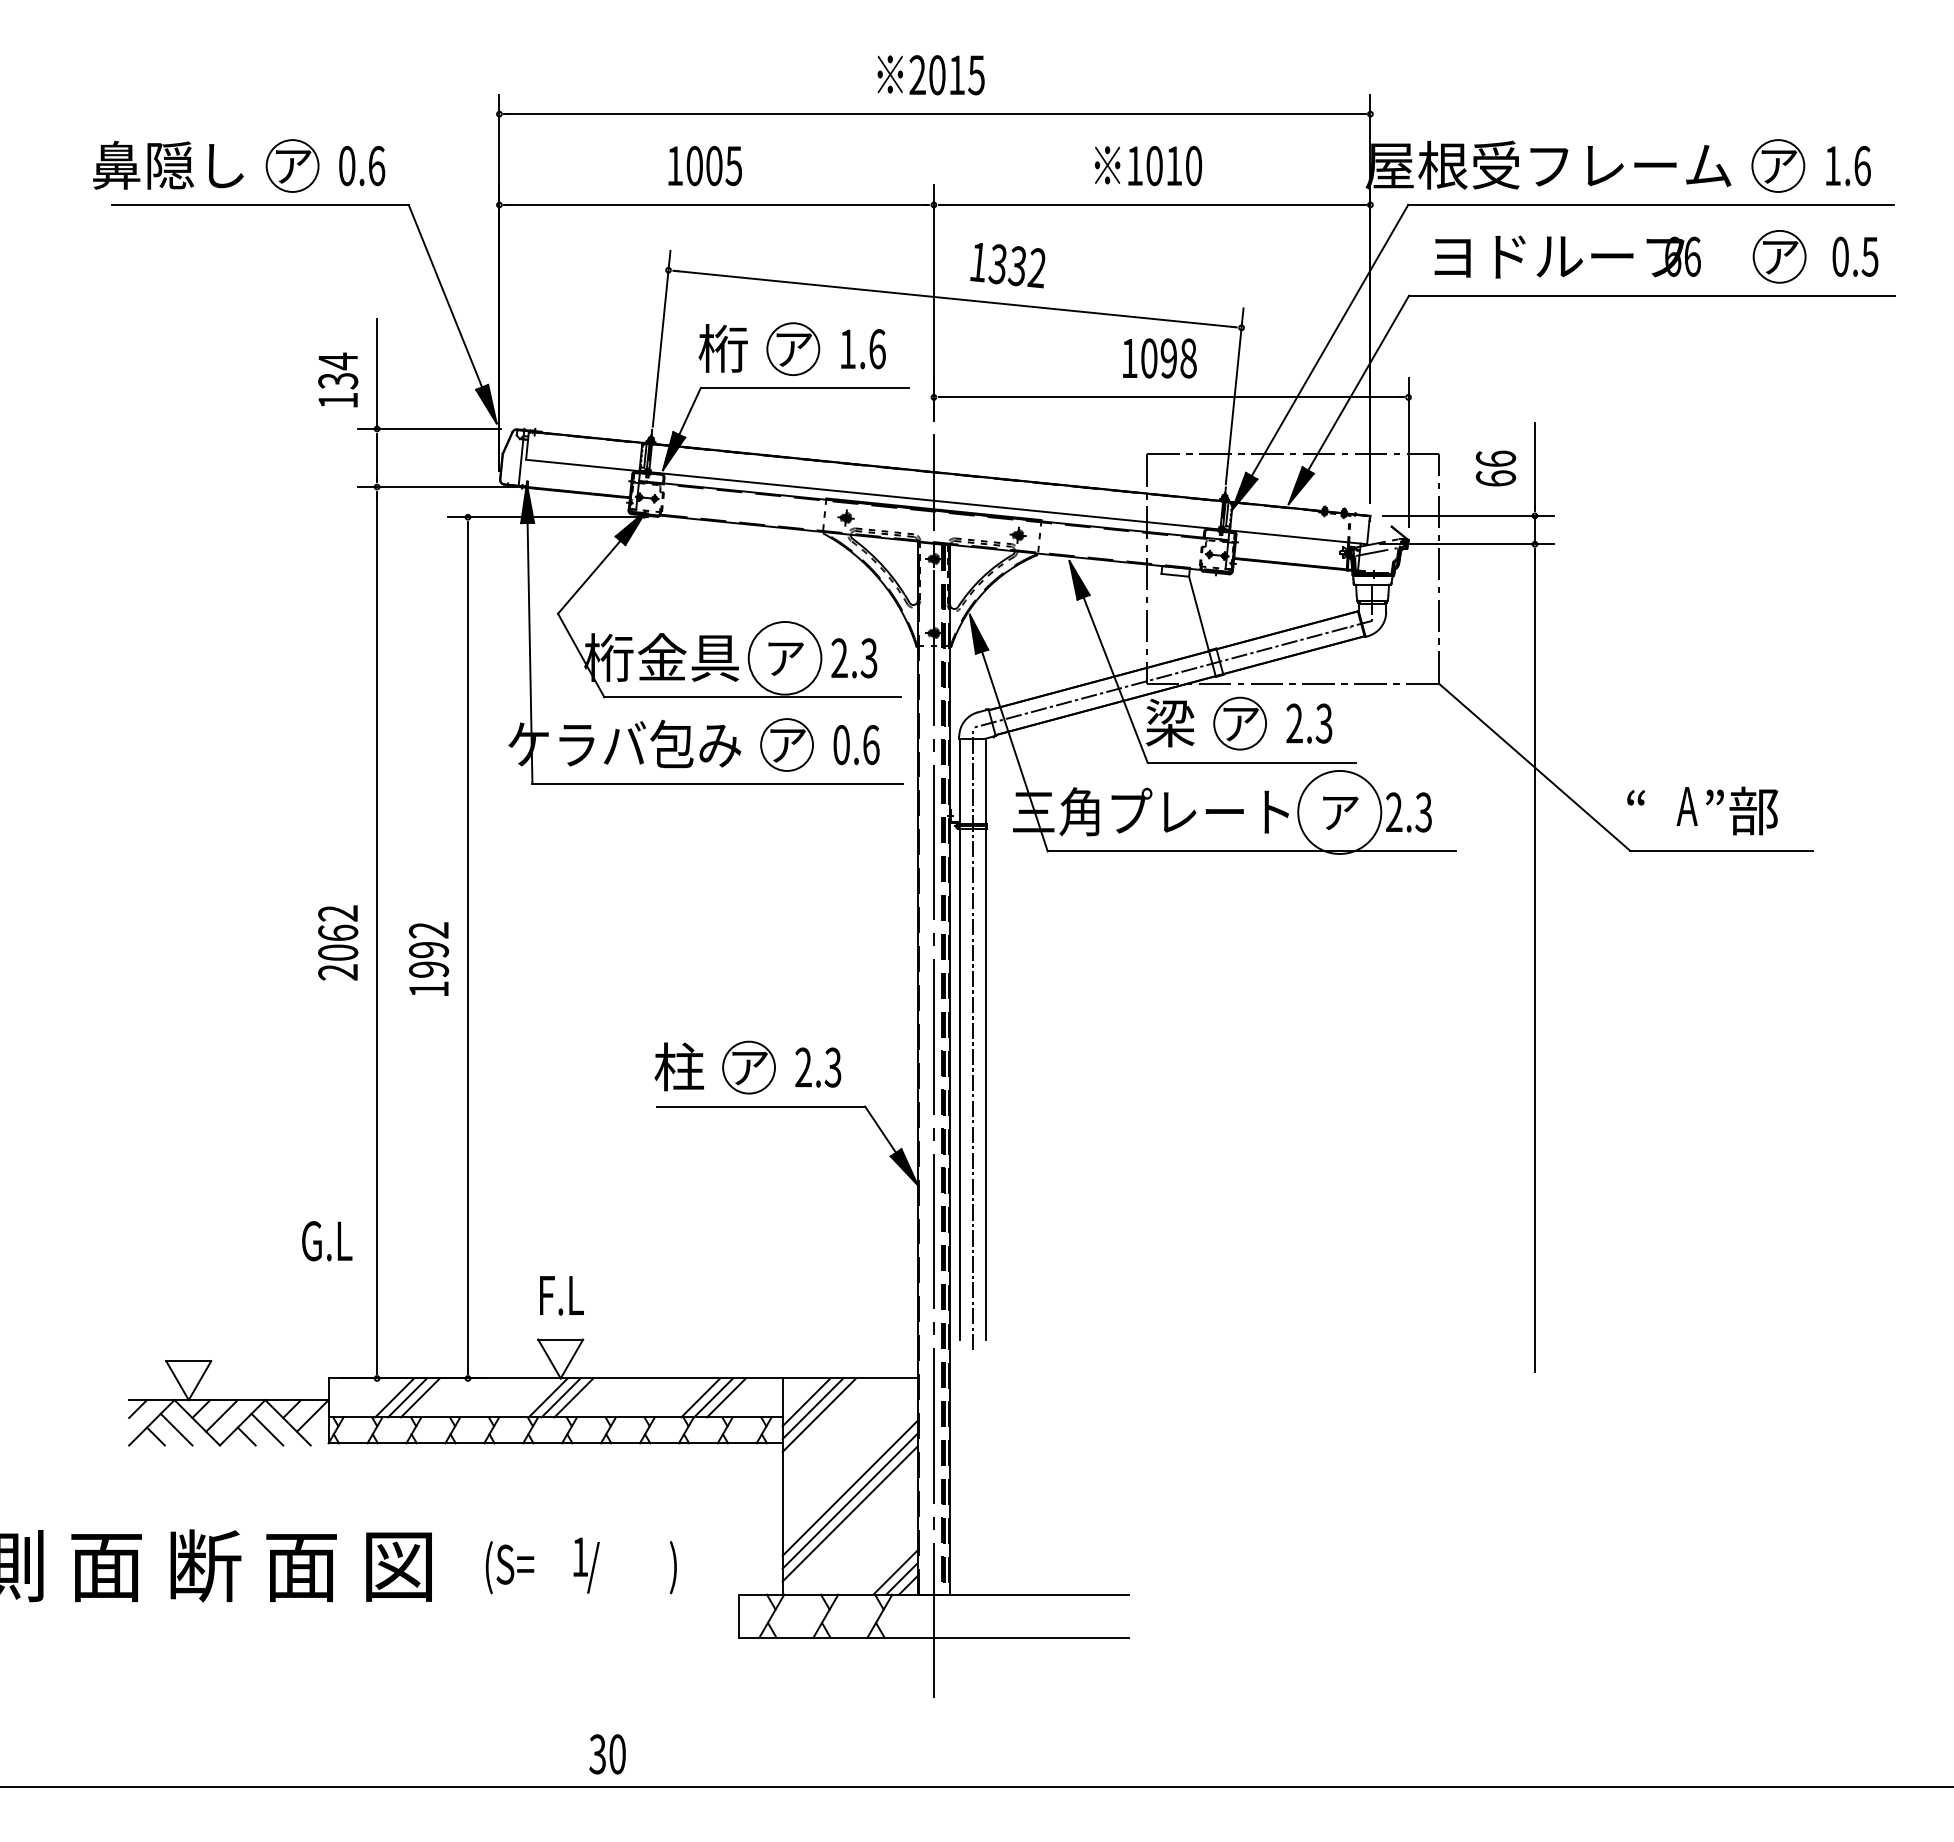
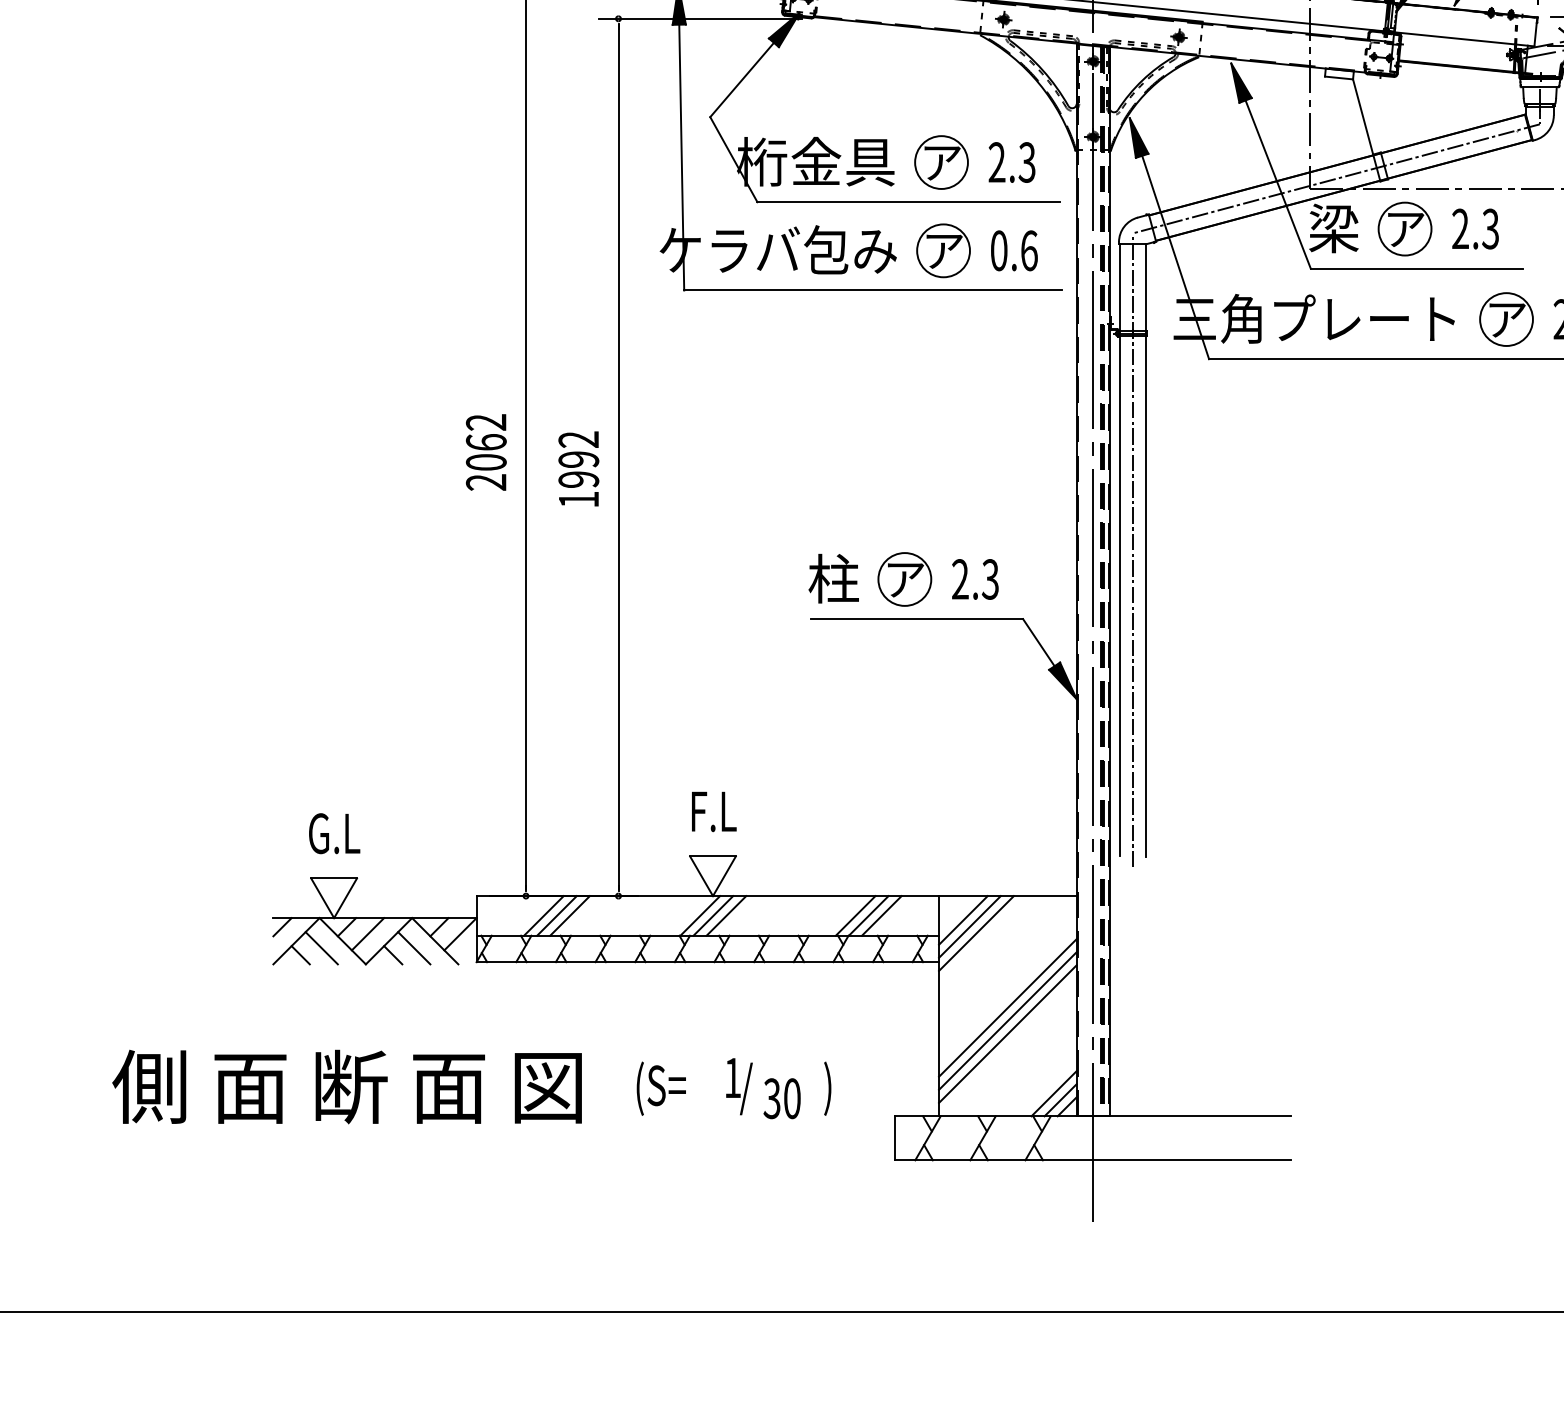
circle: (785, 658) -> (941, 162), size x0.71
circle: (1339, 812) -> (1506, 319), size x0.62
text: (327, 1241) -> (334, 833), moved
text: (607, 1754) -> (782, 1098), moved

